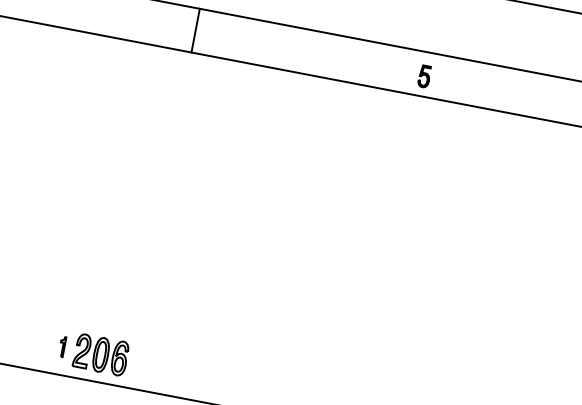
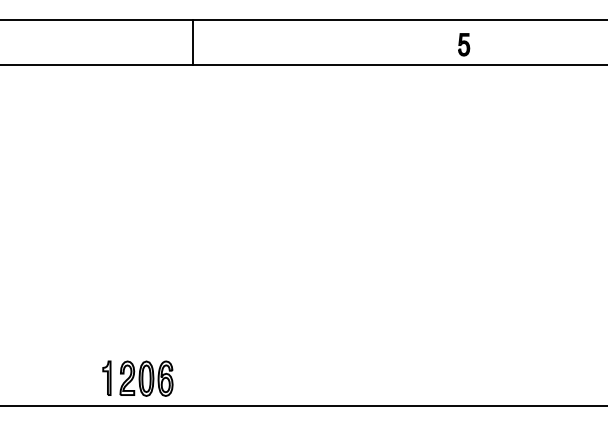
line: (195, 30) -> (192, 42), moved
part: (425, 76) -> (464, 44), moved
part: (62, 346) -> (106, 377), size x1.67

